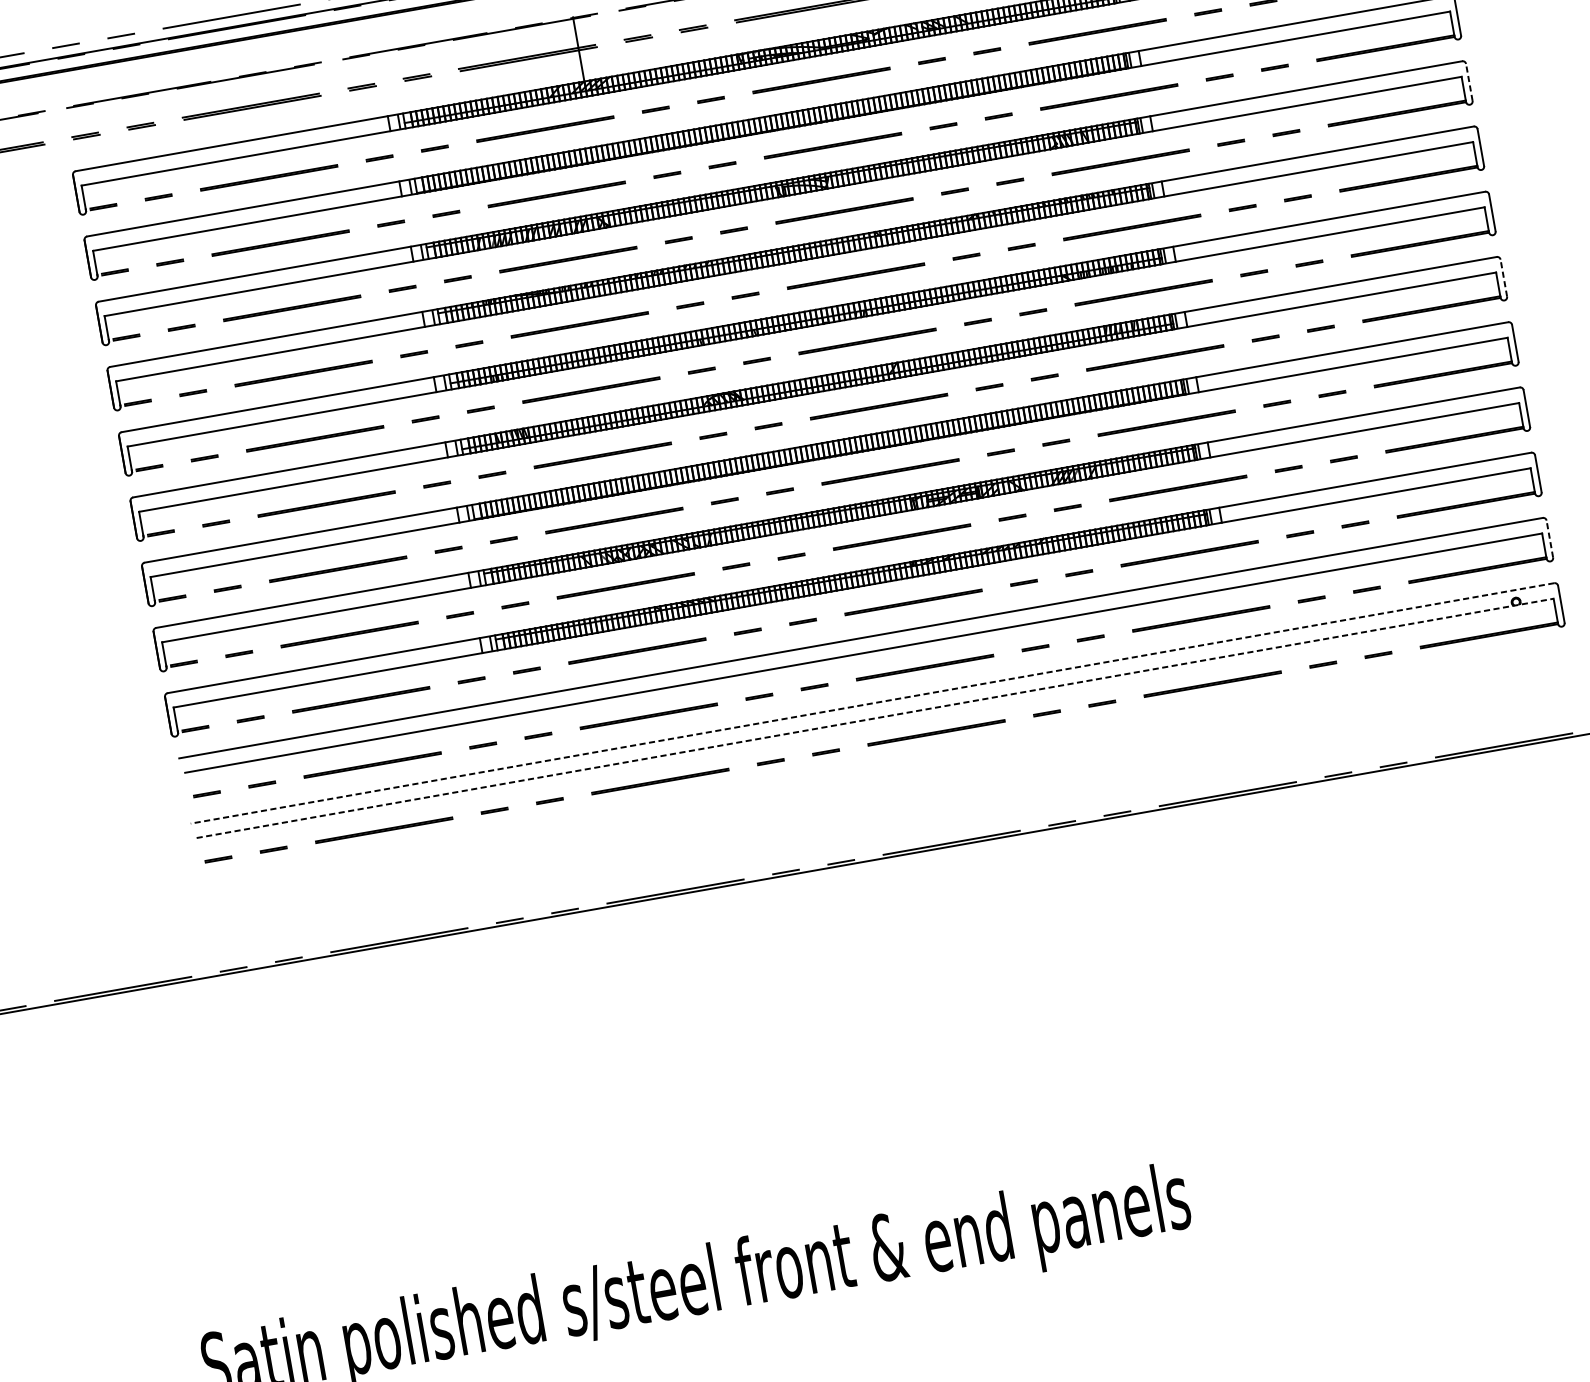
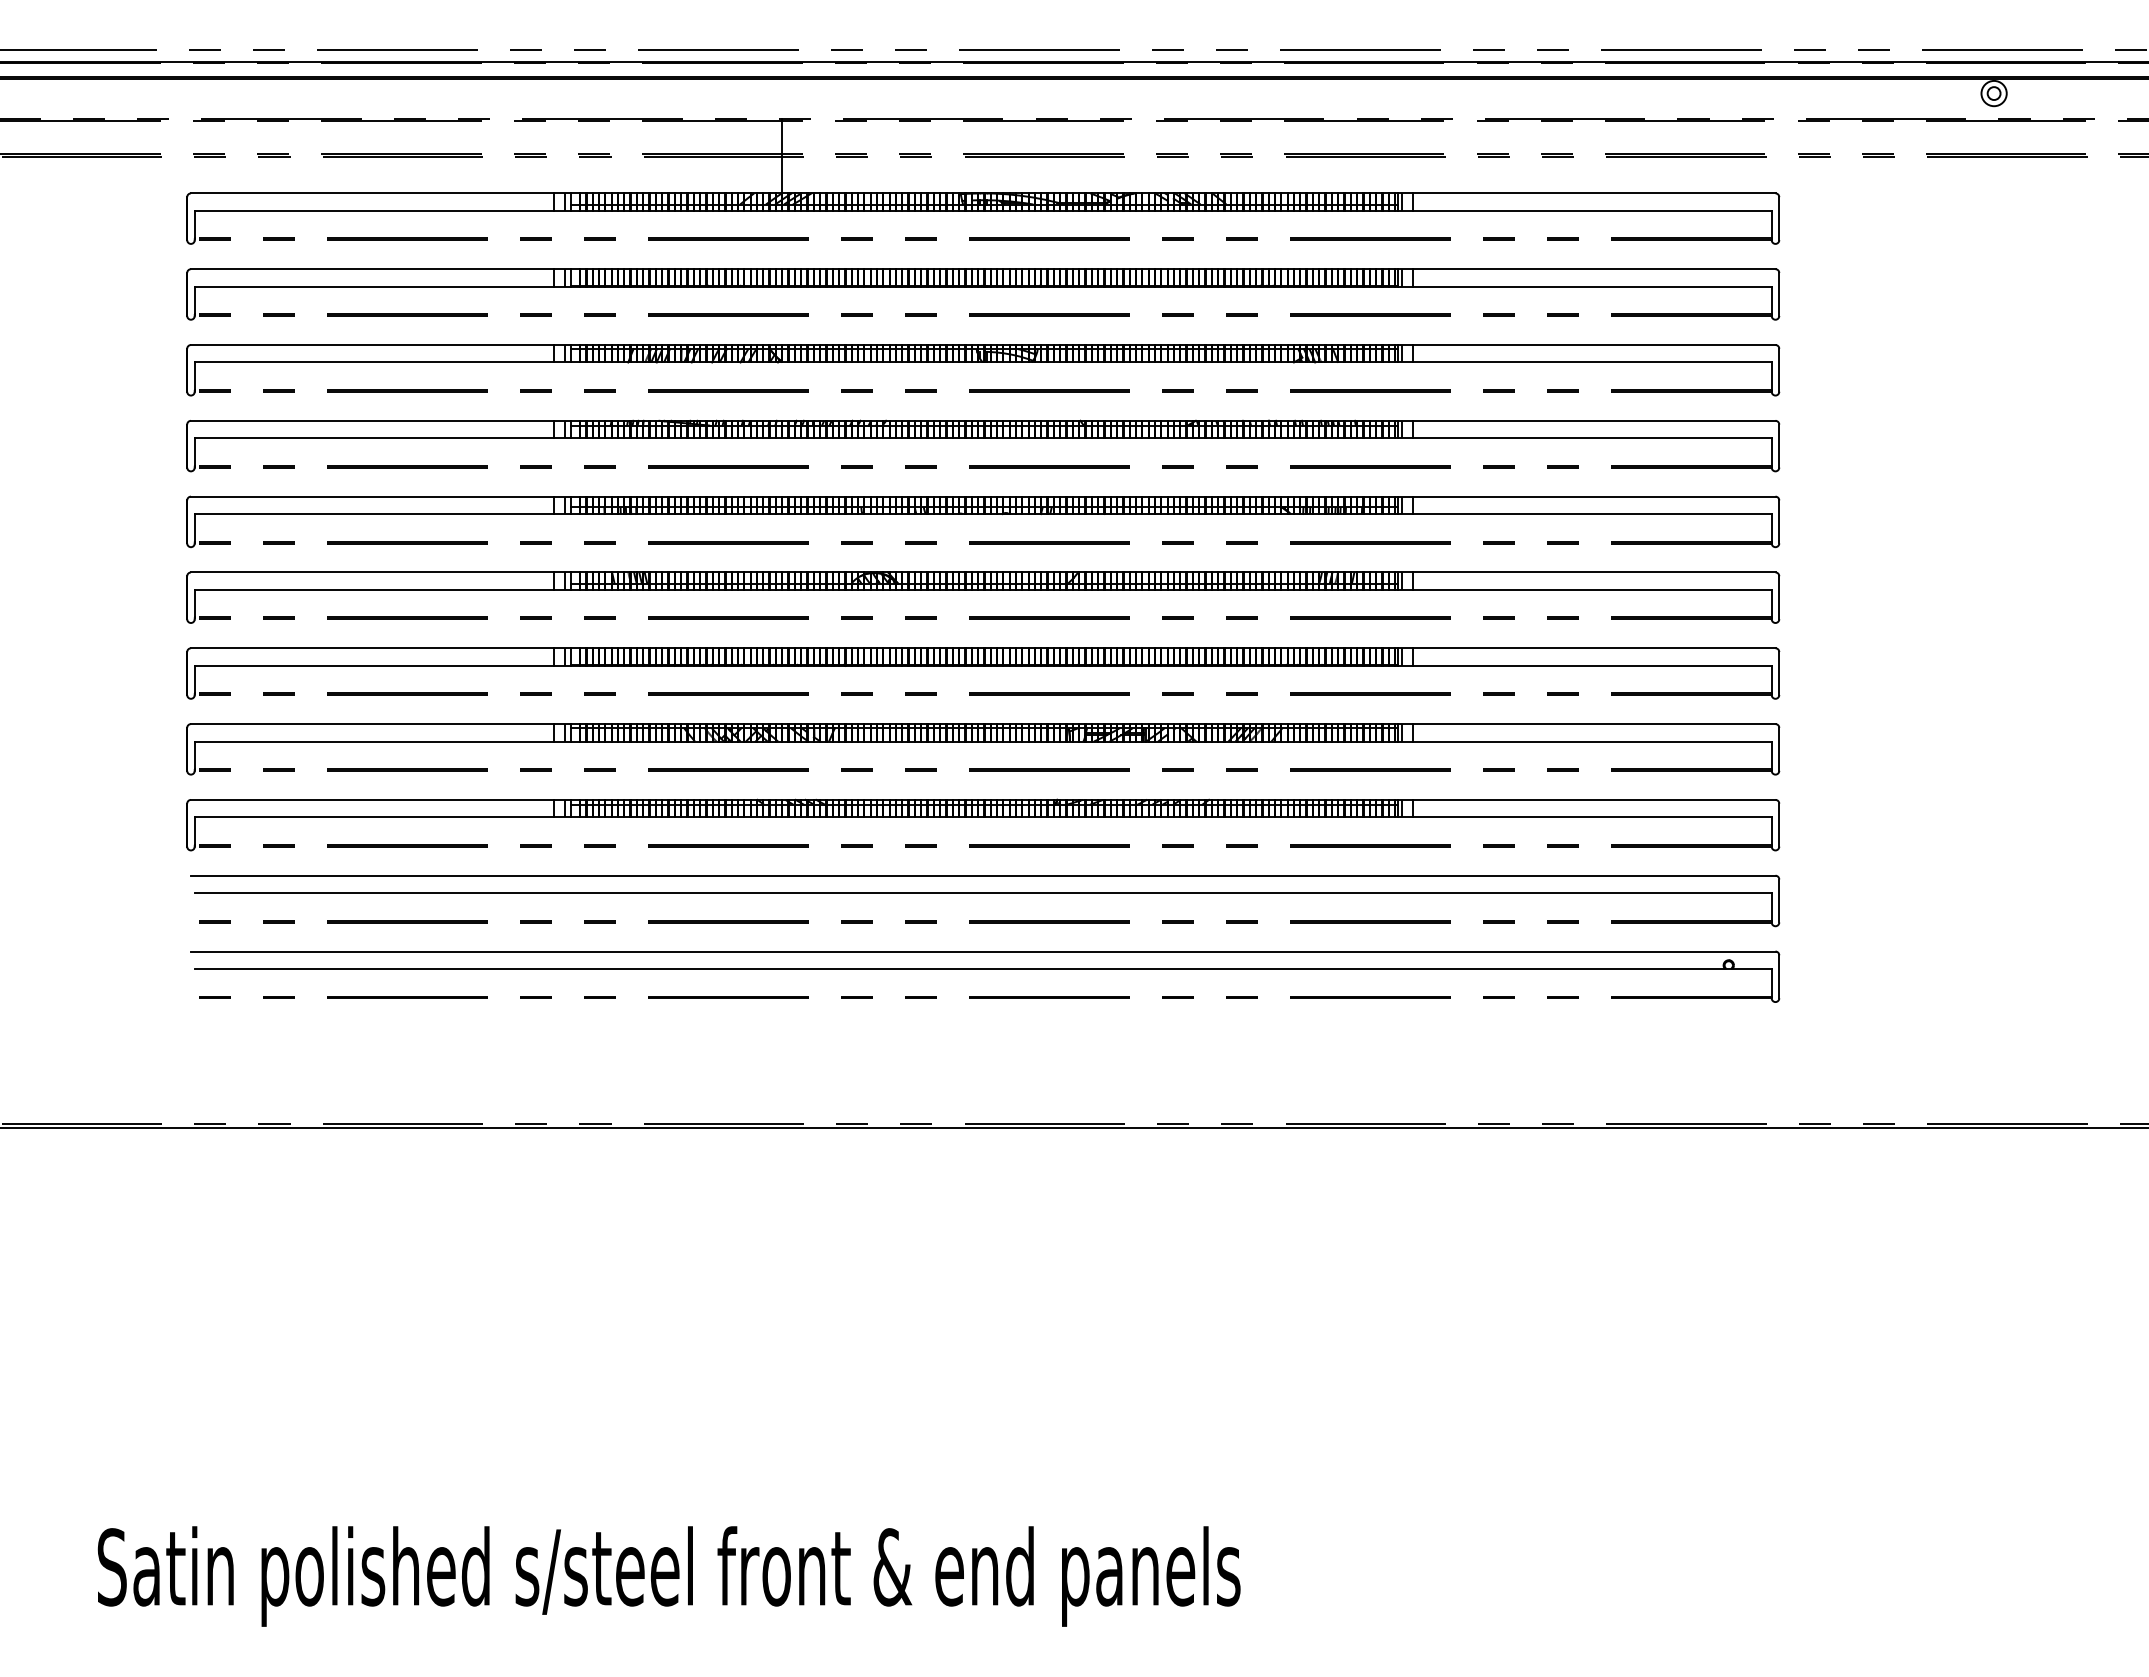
line: (1469, 81) -> (1779, 369), dashed -> solid
line: (1504, 277) -> (1779, 597), dashed -> solid
line: (1549, 538) -> (1779, 900), dashed -> solid
line: (871, 703) -> (982, 951), dashed -> solid
line: (875, 717) -> (983, 968), dashed -> solid

